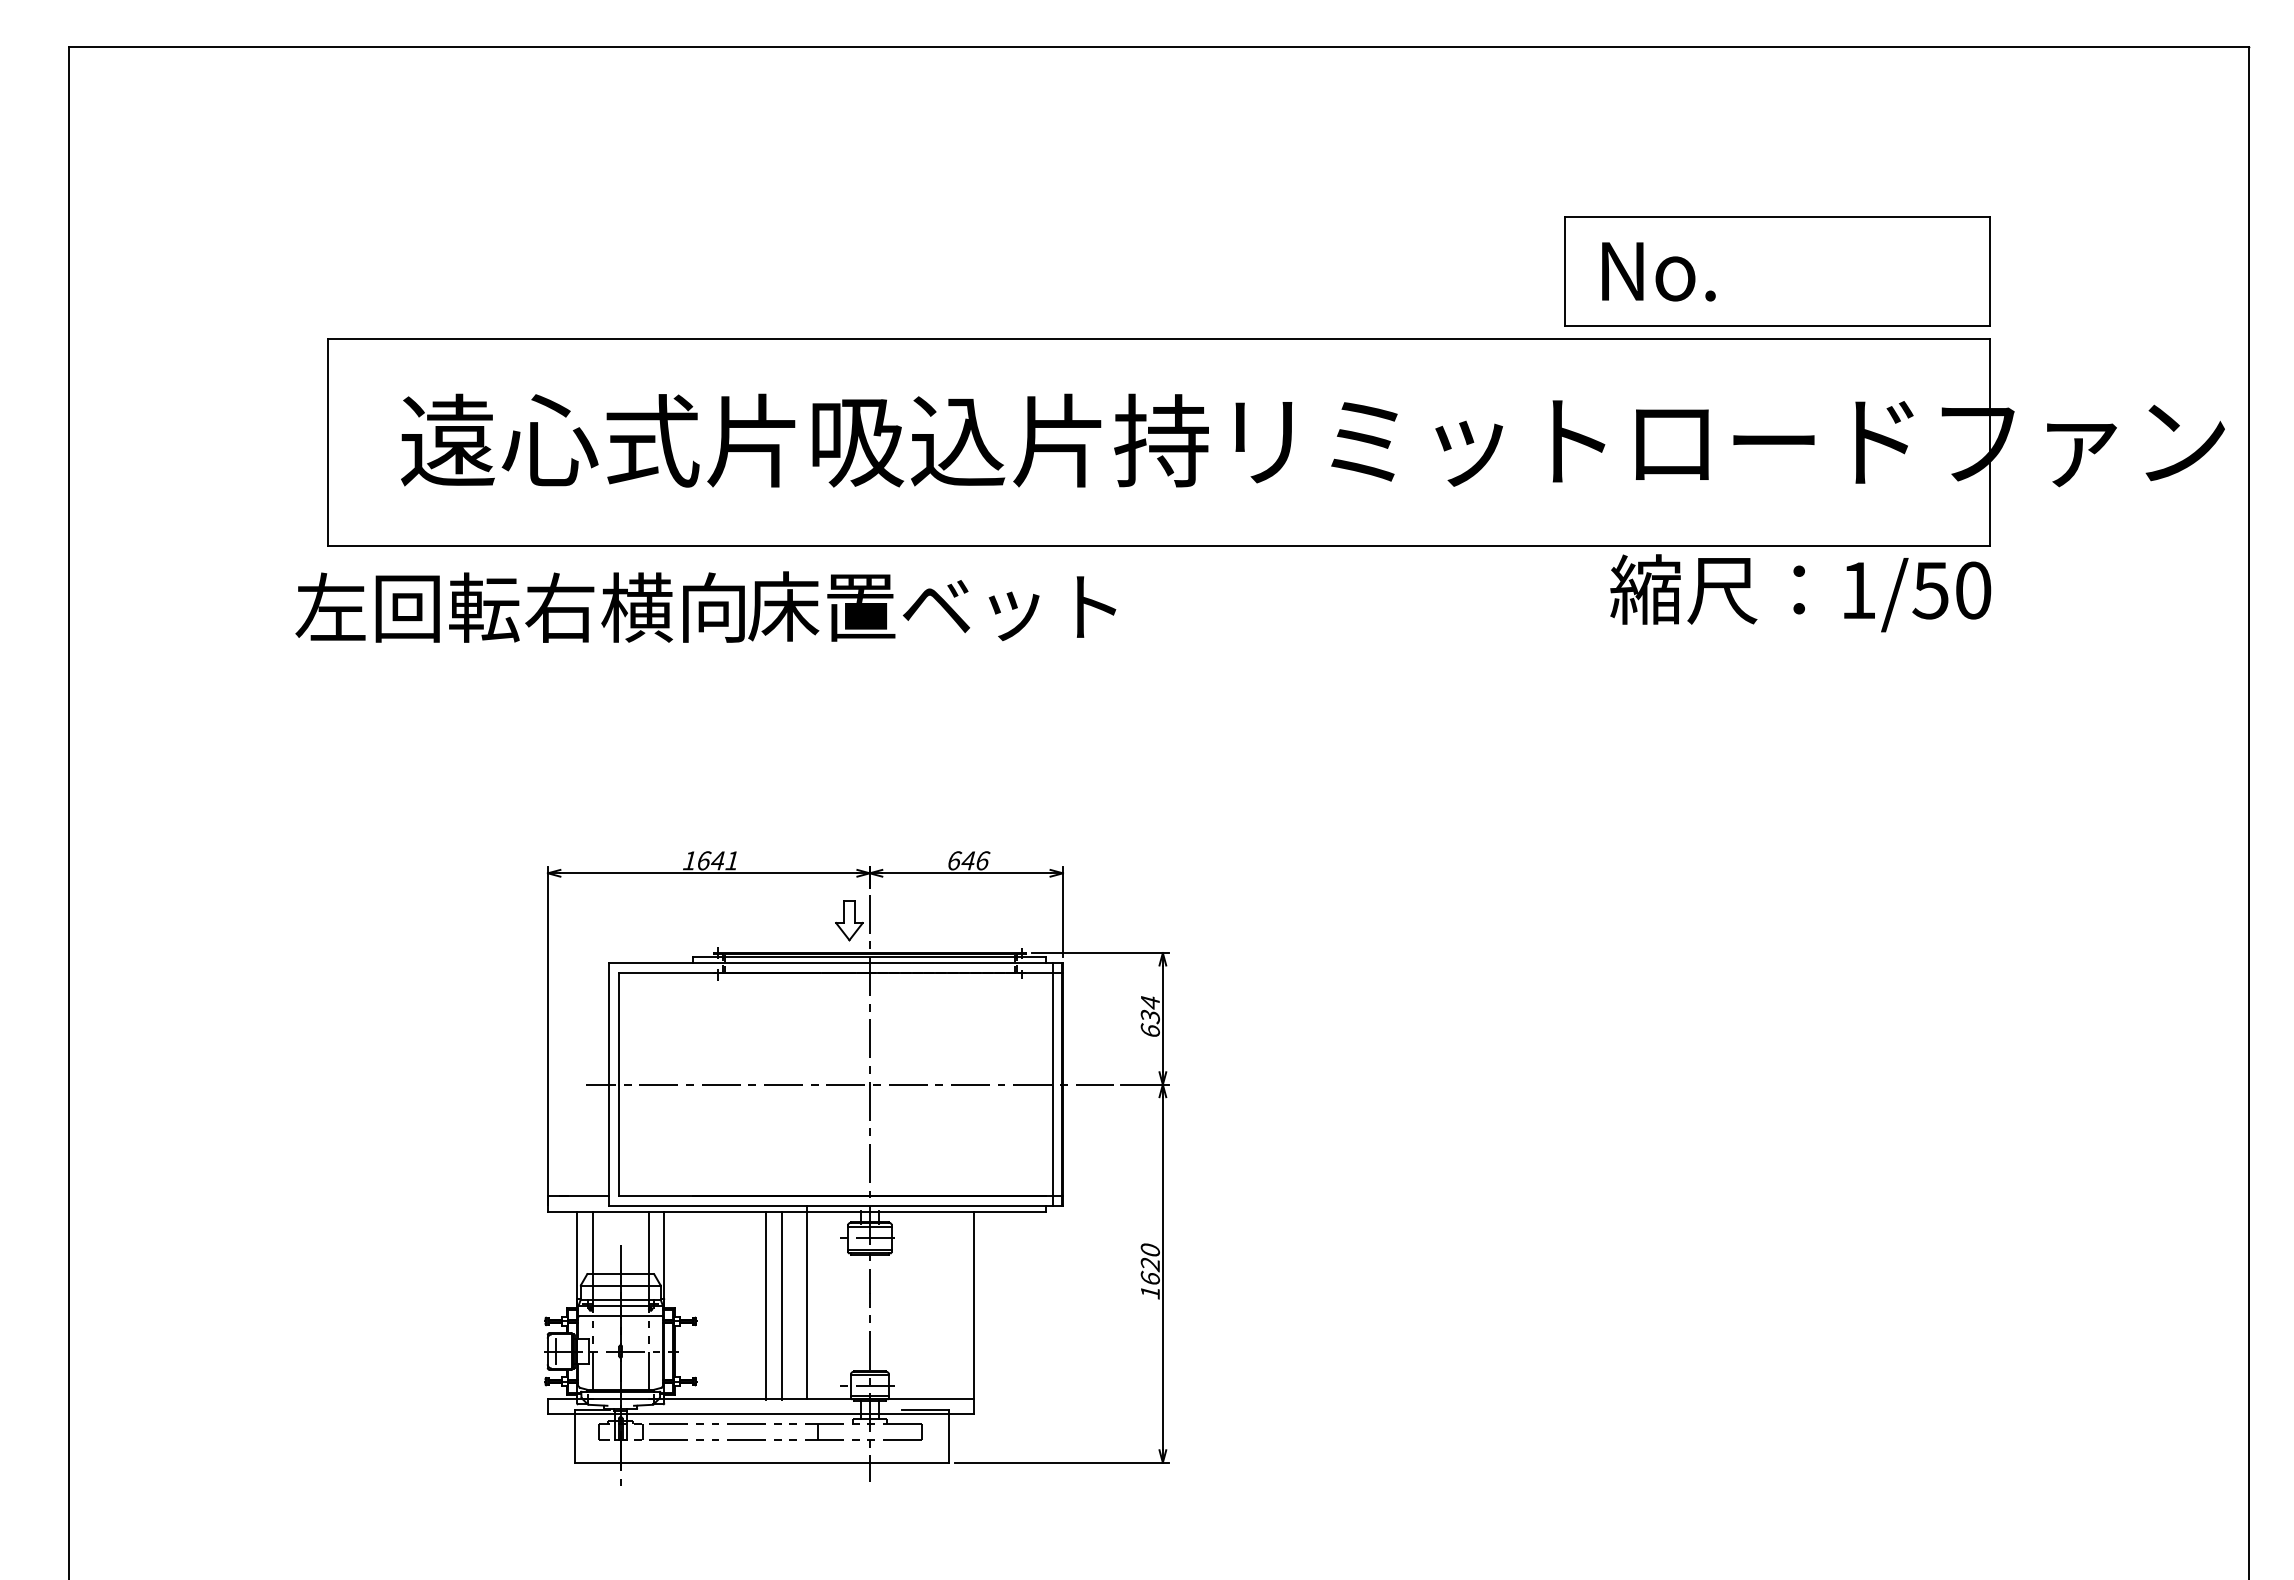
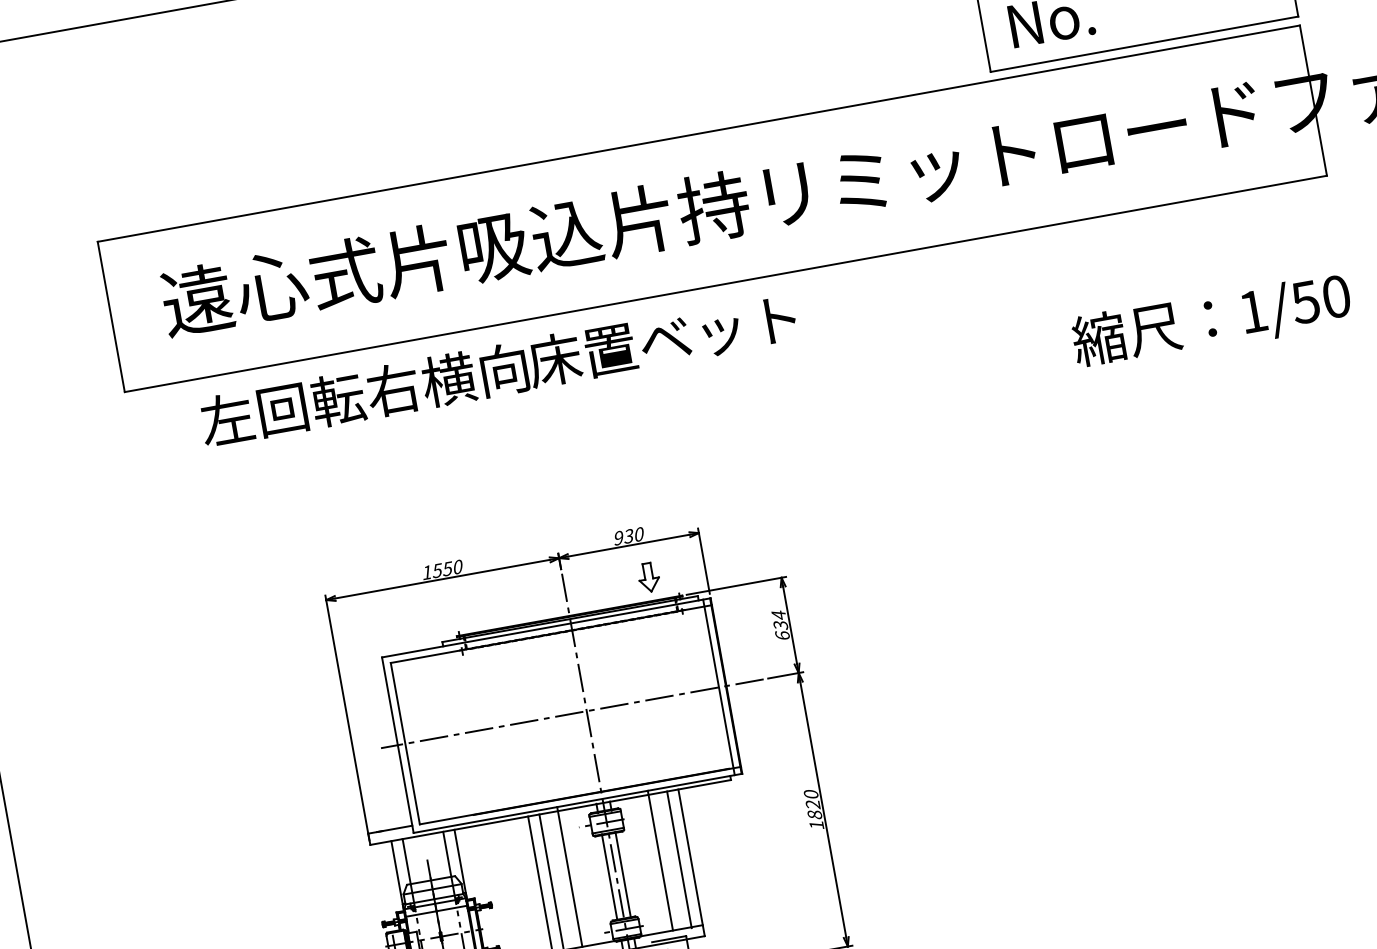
text: (1800, 593) -> (1211, 321), moved
text: (705, 606) -> (498, 369), moved
text: (717, 860) -> (447, 568), 1641 -> 1550
text: (968, 860) -> (628, 536), 646 -> 930
part: (849, 920) -> (648, 577), moved
text: (1149, 1277) -> (814, 814), 1620 -> 1820
line: (932, 1302) -> (660, 860), added
line: (958, 1305) -> (679, 859), added
line: (860, 1312) -> (609, 877), added
line: (879, 1312) -> (623, 874), added

